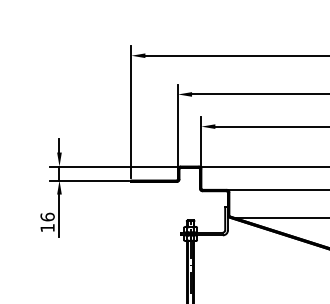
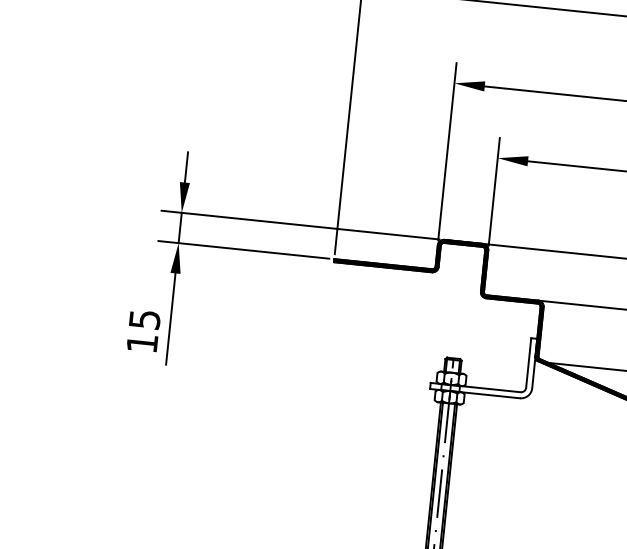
text: (47, 216) -> (144, 318), 16 -> 15

